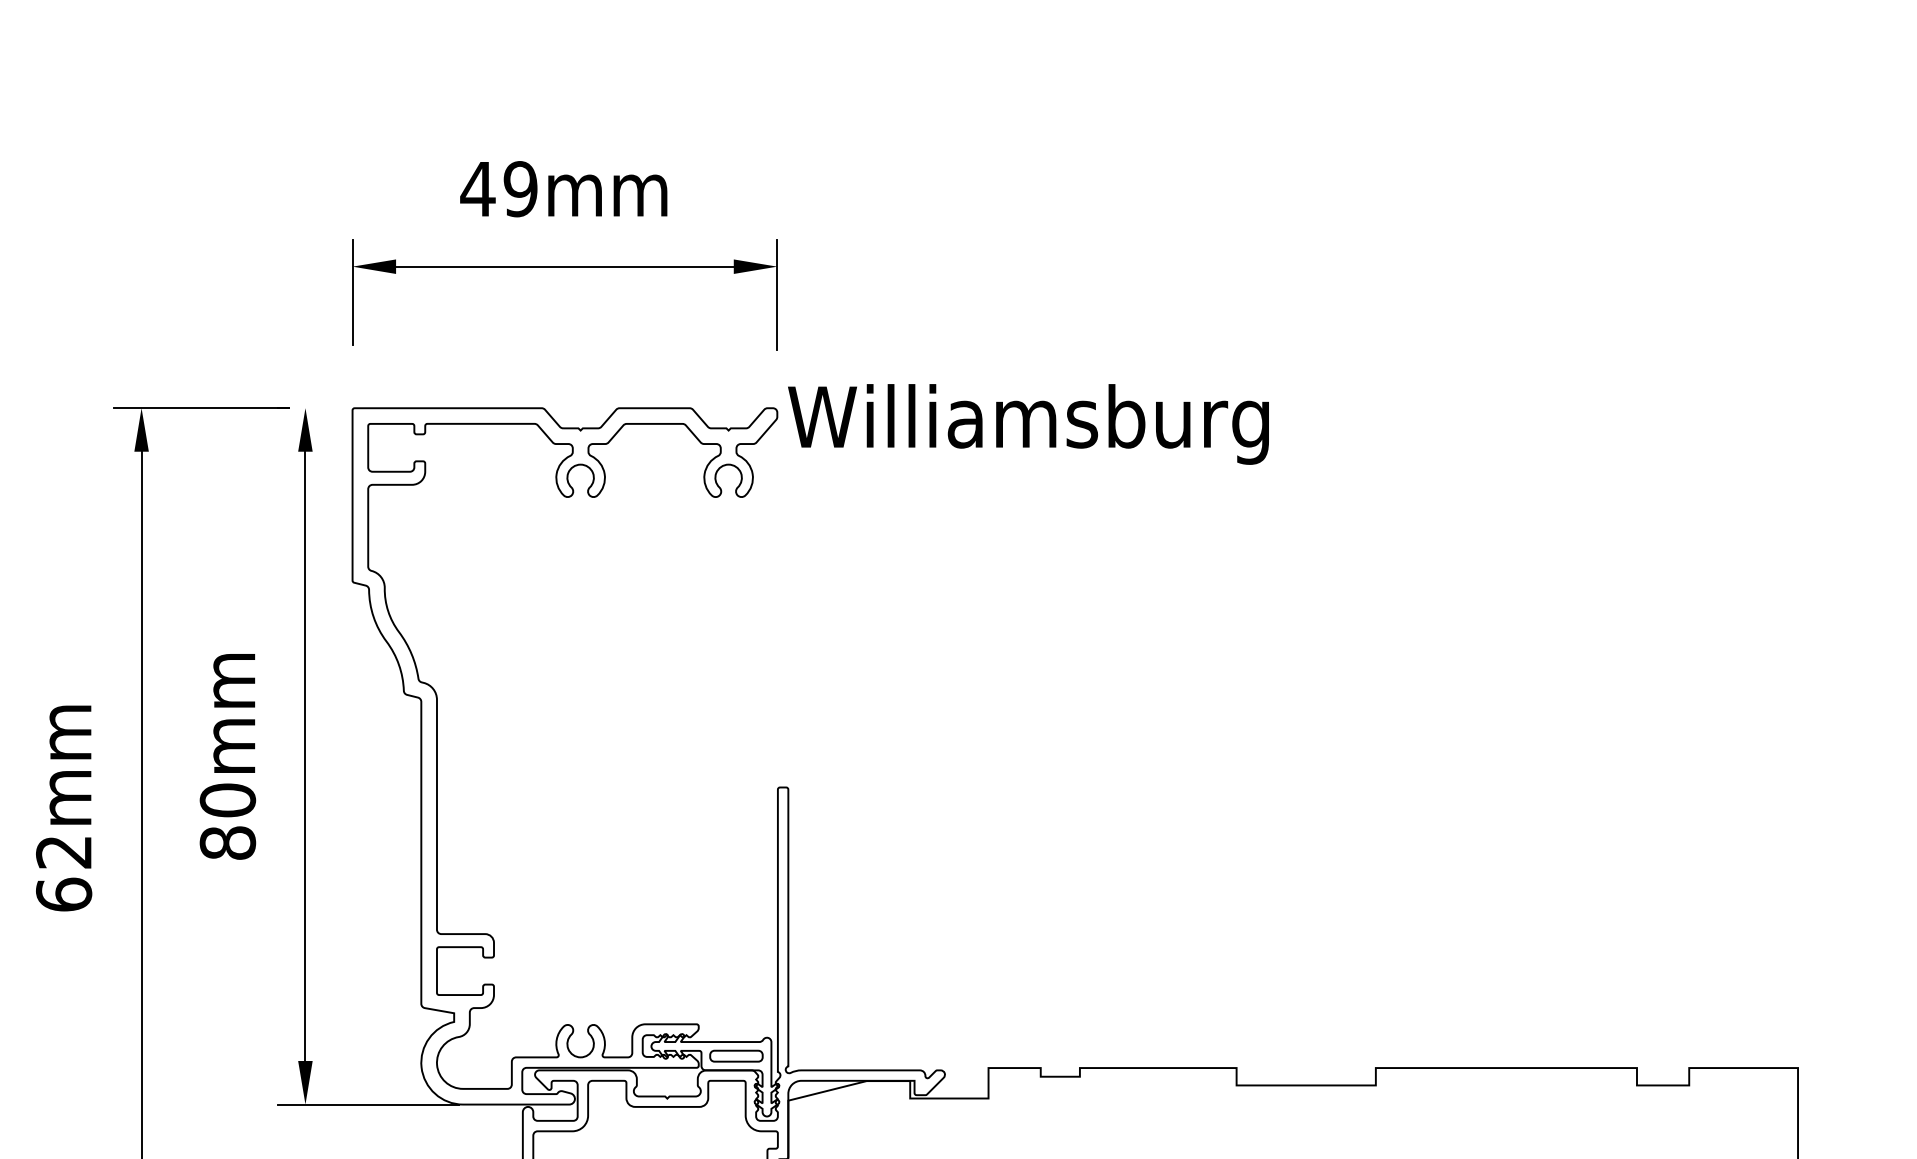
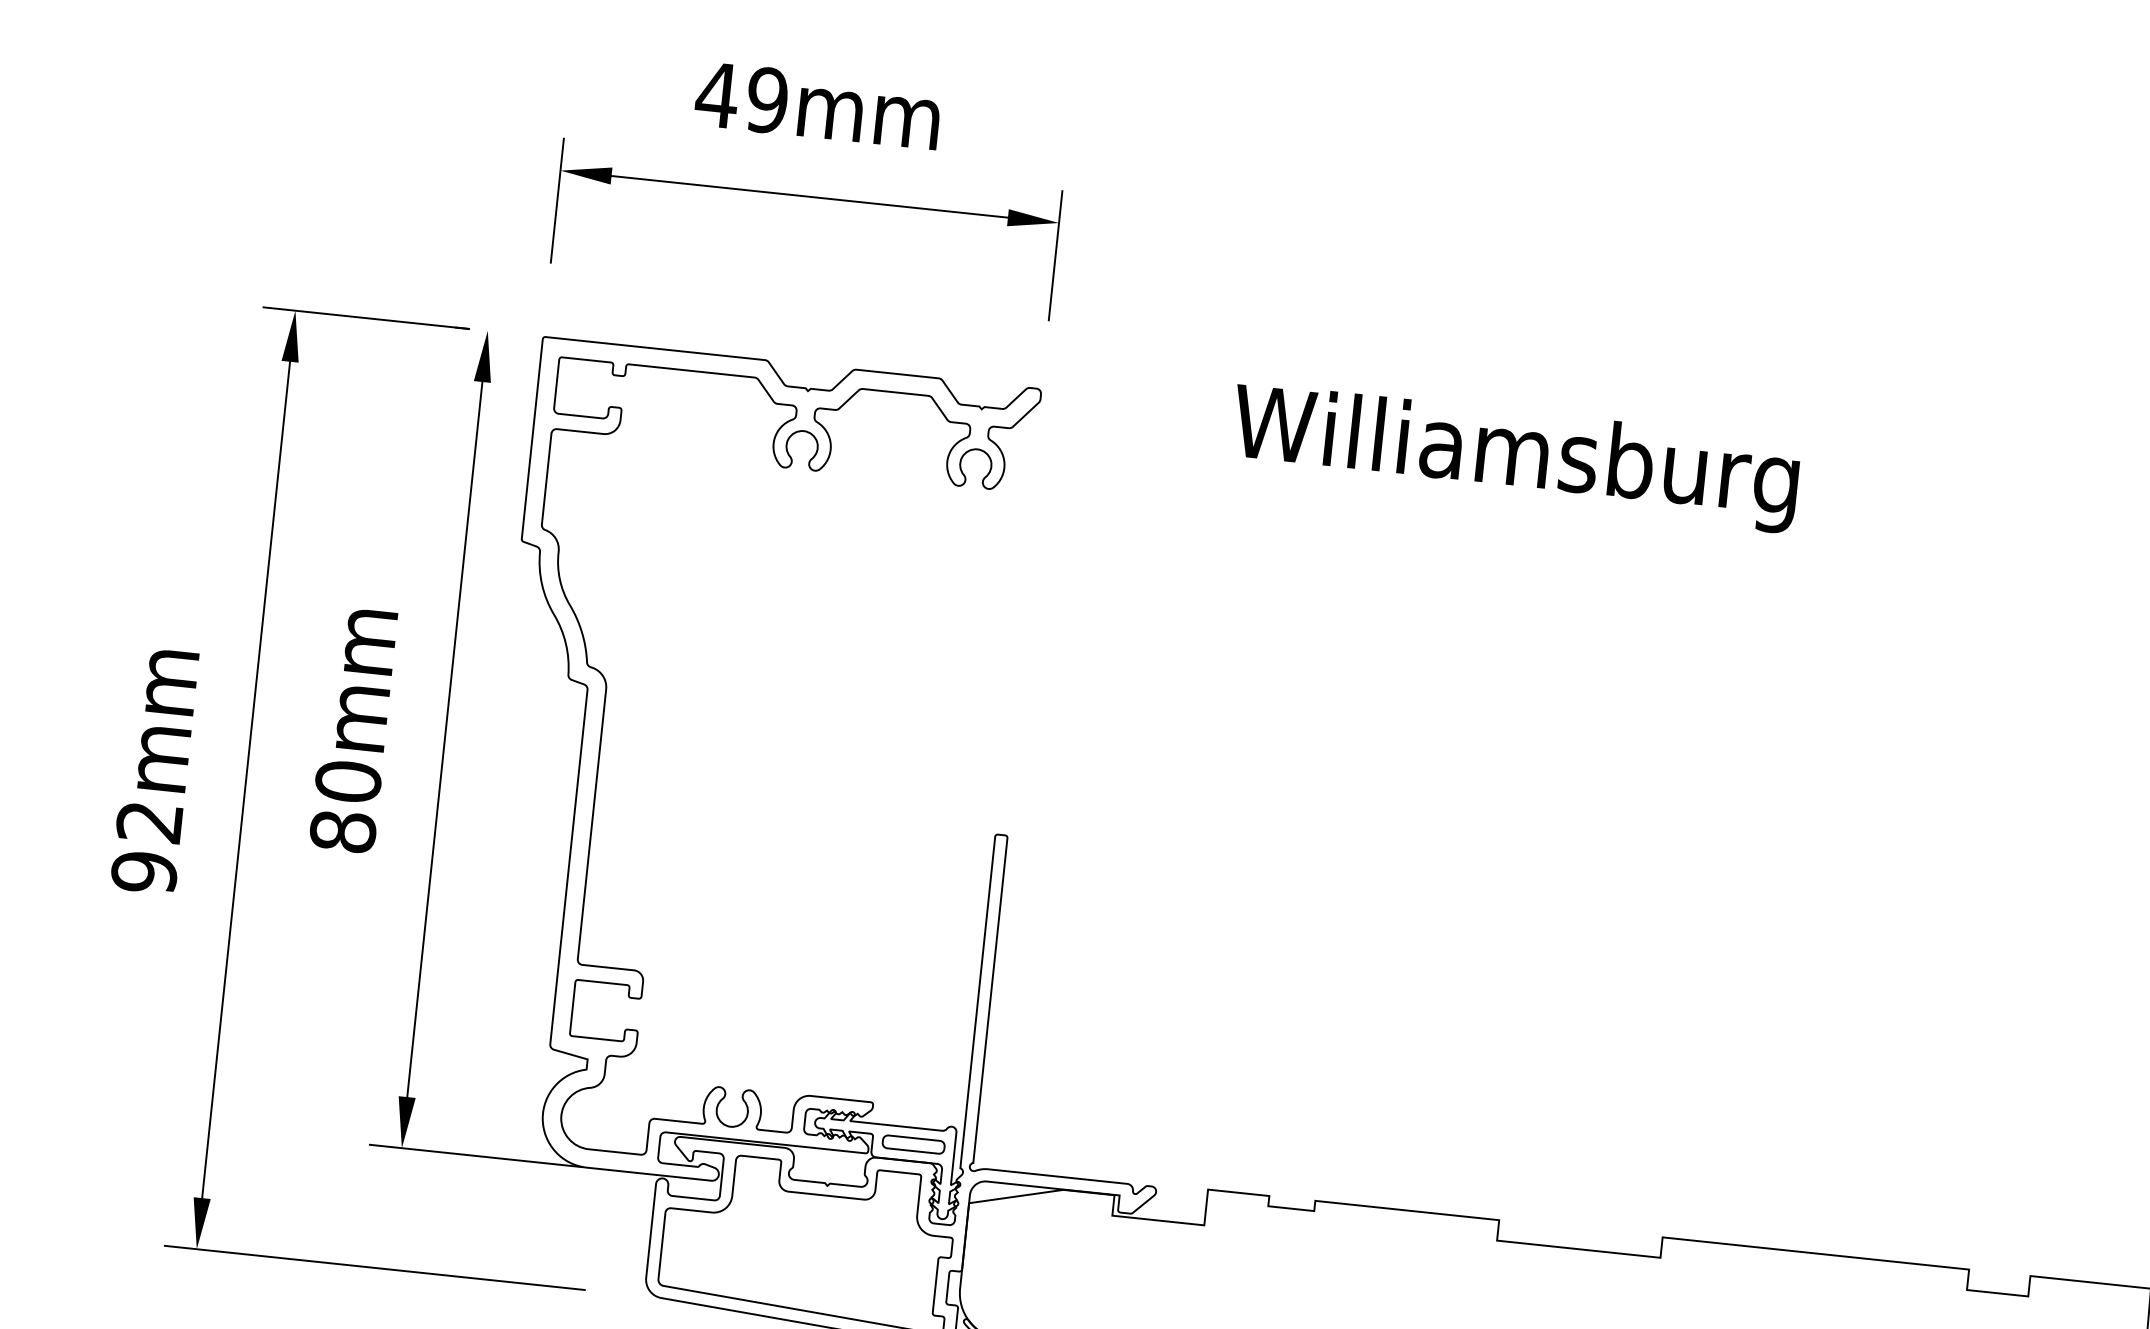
text: (1028, 424) -> (1515, 458), moved
text: (64, 894) -> (144, 871), 62mm -> 92mm

